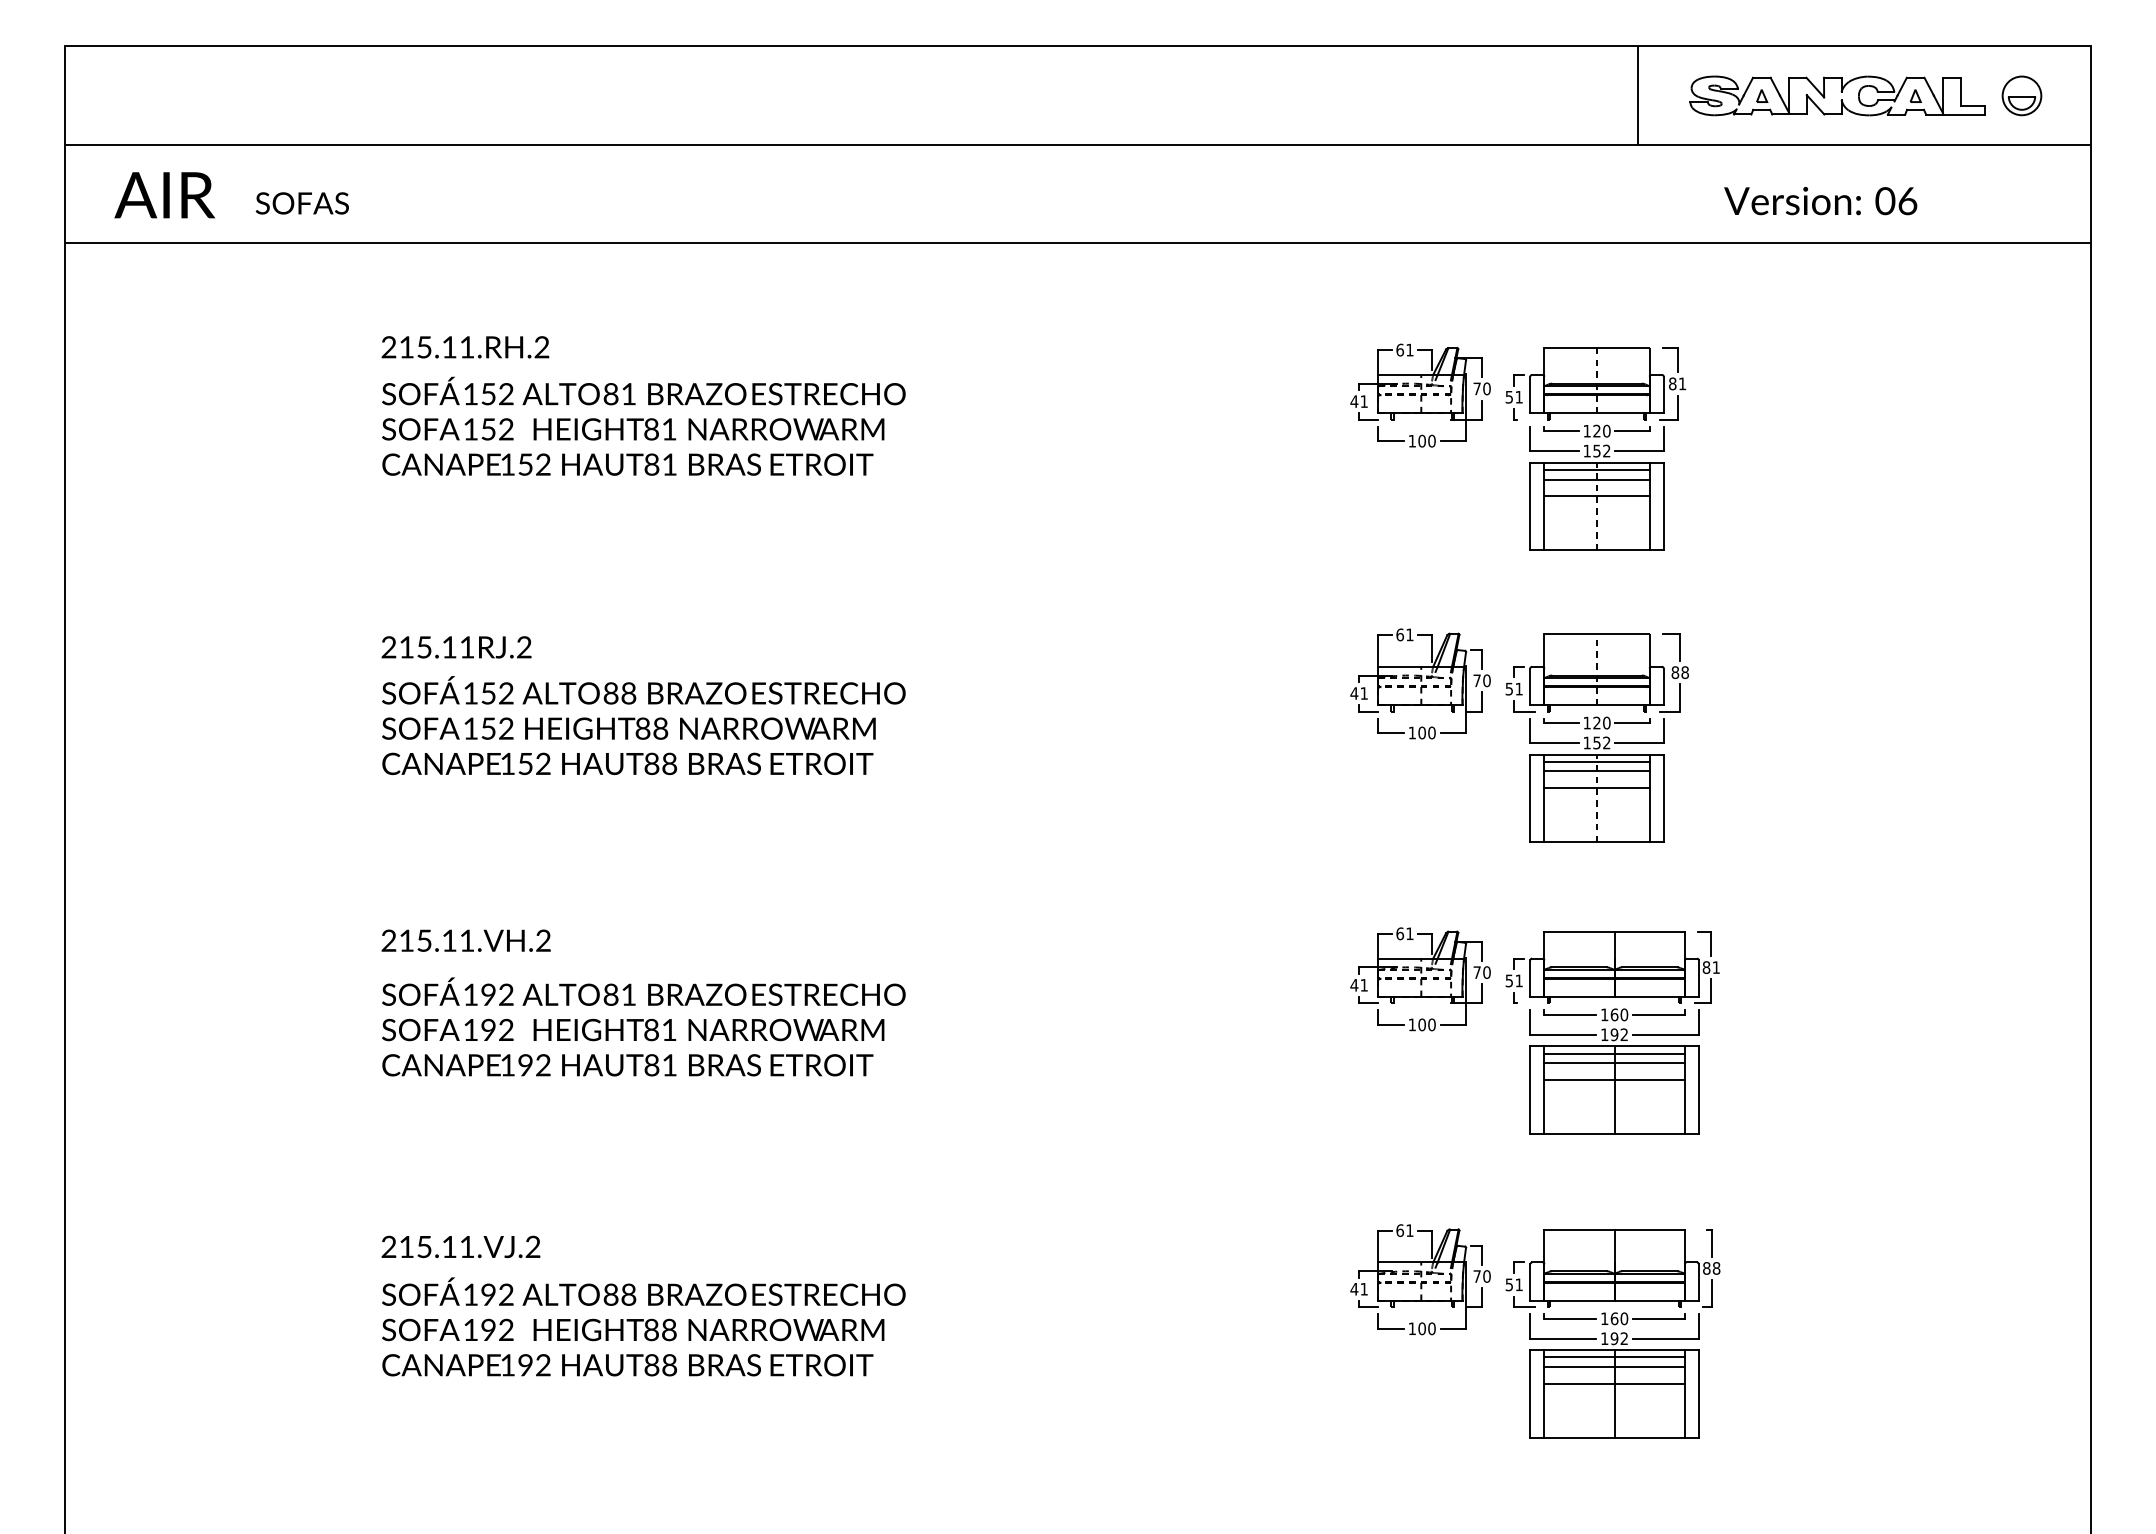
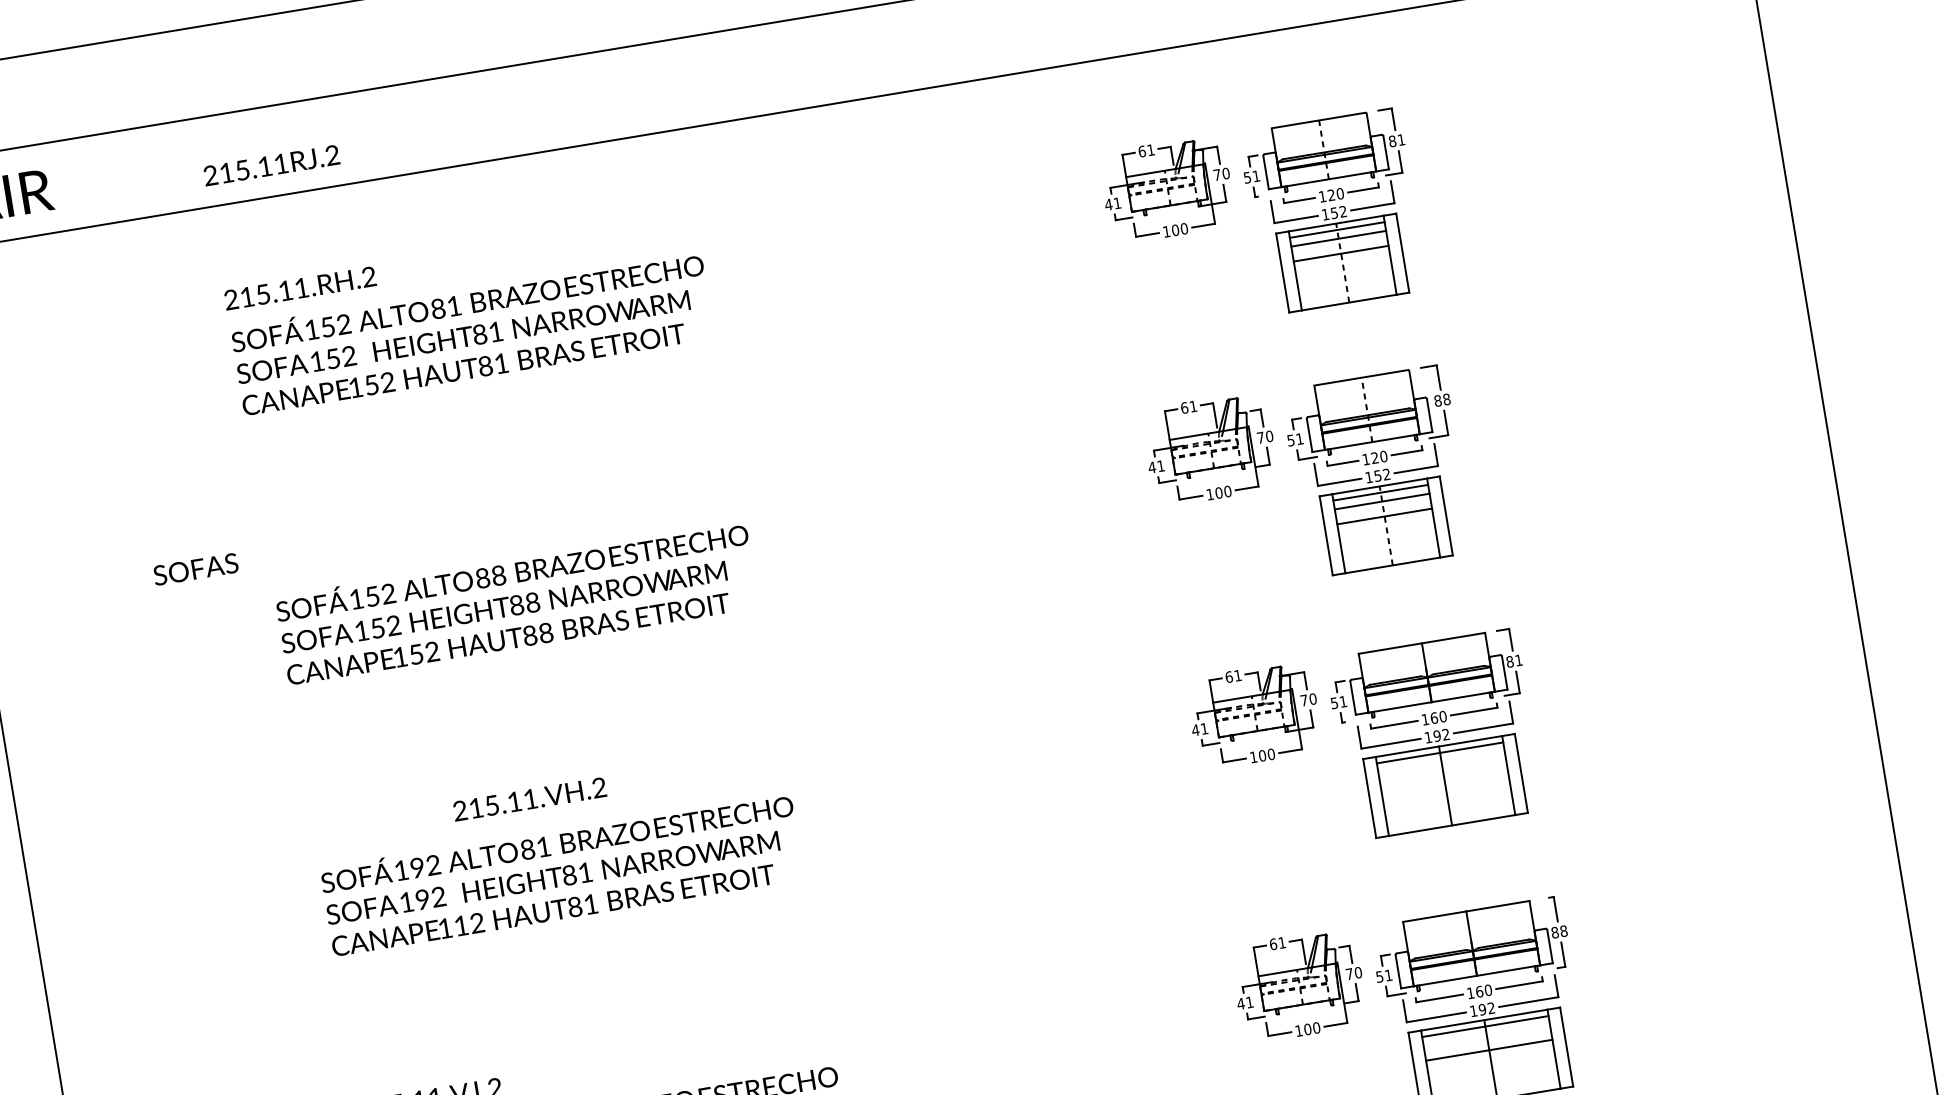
text: (301, 203) -> (195, 569), moved
text: (456, 647) -> (271, 165), moved
text: (465, 940) -> (529, 799), moved
line: (1614, 1063) -> (1441, 761), removed
text: (525, 1065) -> (461, 926), 192 -> 112
line: (1614, 1079) -> (1443, 776), removed
line: (1614, 1367) -> (1486, 1035), removed

